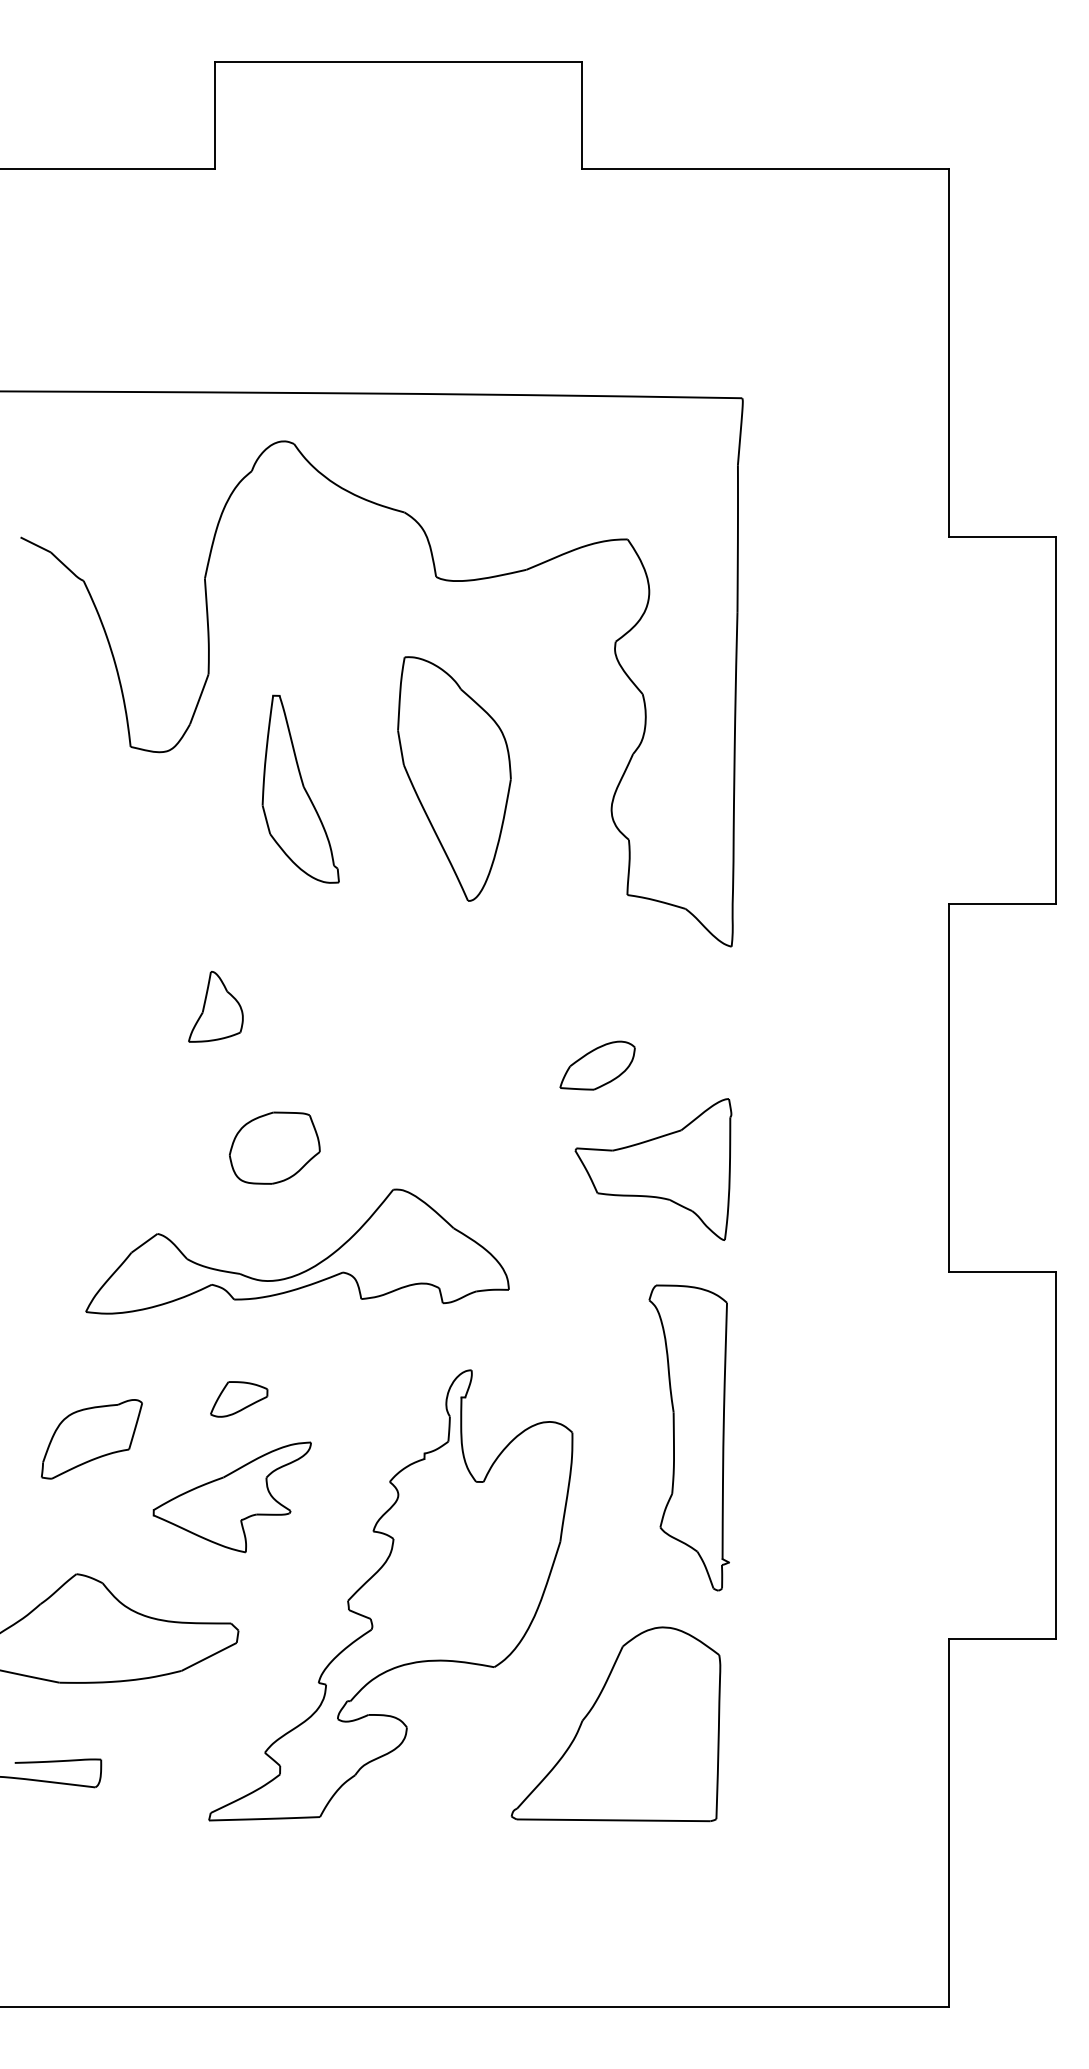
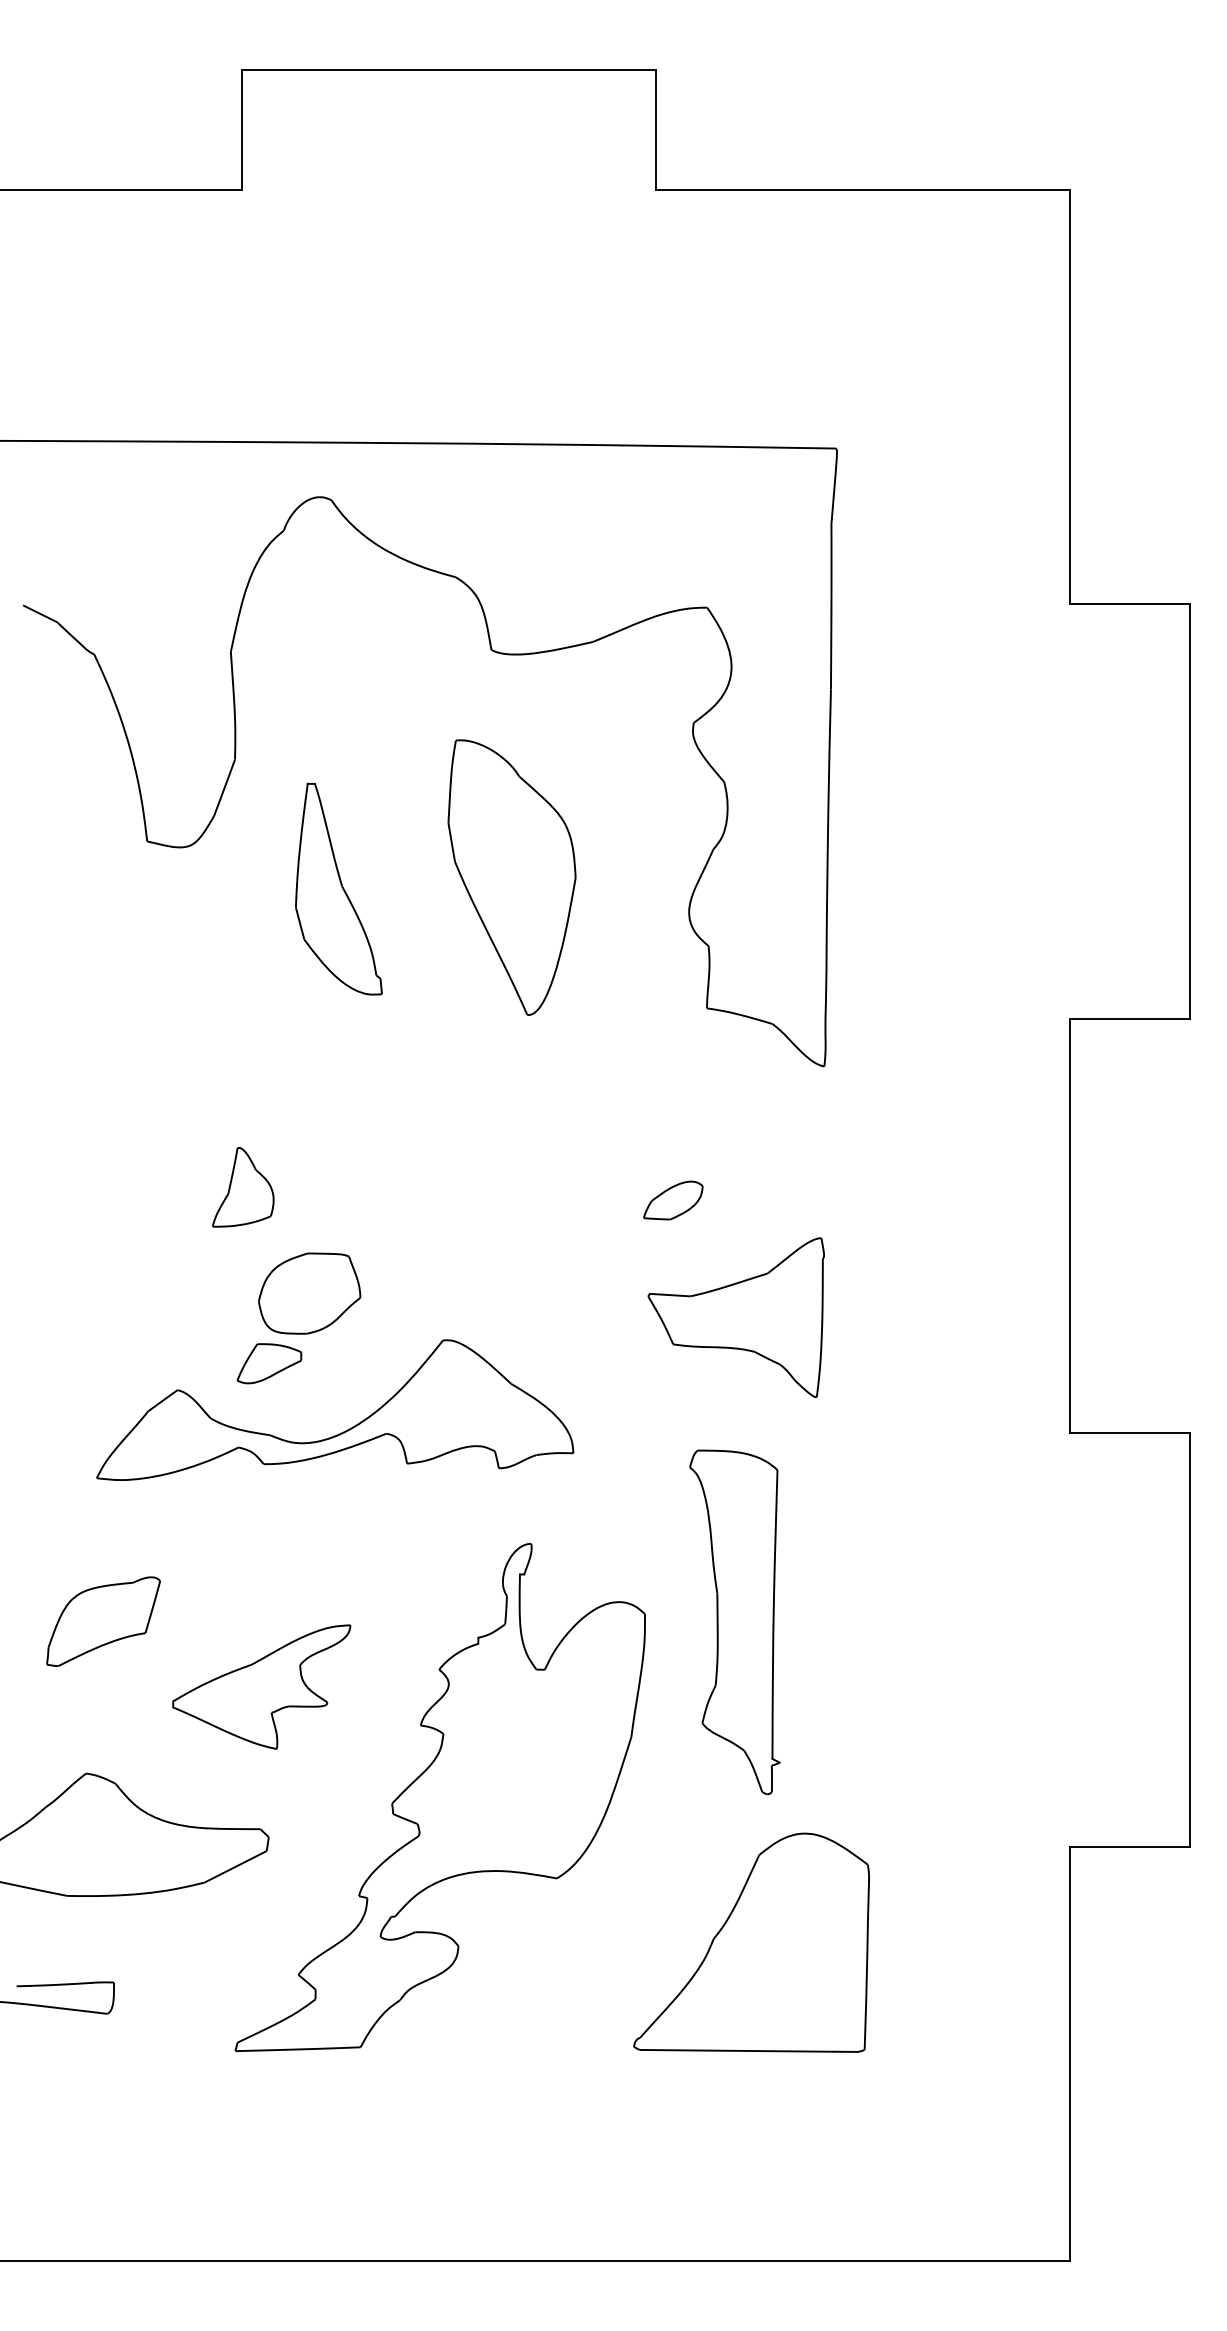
part: (215, 1006) -> (242, 1186), moved
part: (597, 1065) -> (673, 1200), size x0.7
part: (239, 1399) -> (269, 1363), moved
part: (688, 1437) -> (734, 1621), moved
part: (615, 1724) -> (750, 1942), moved

